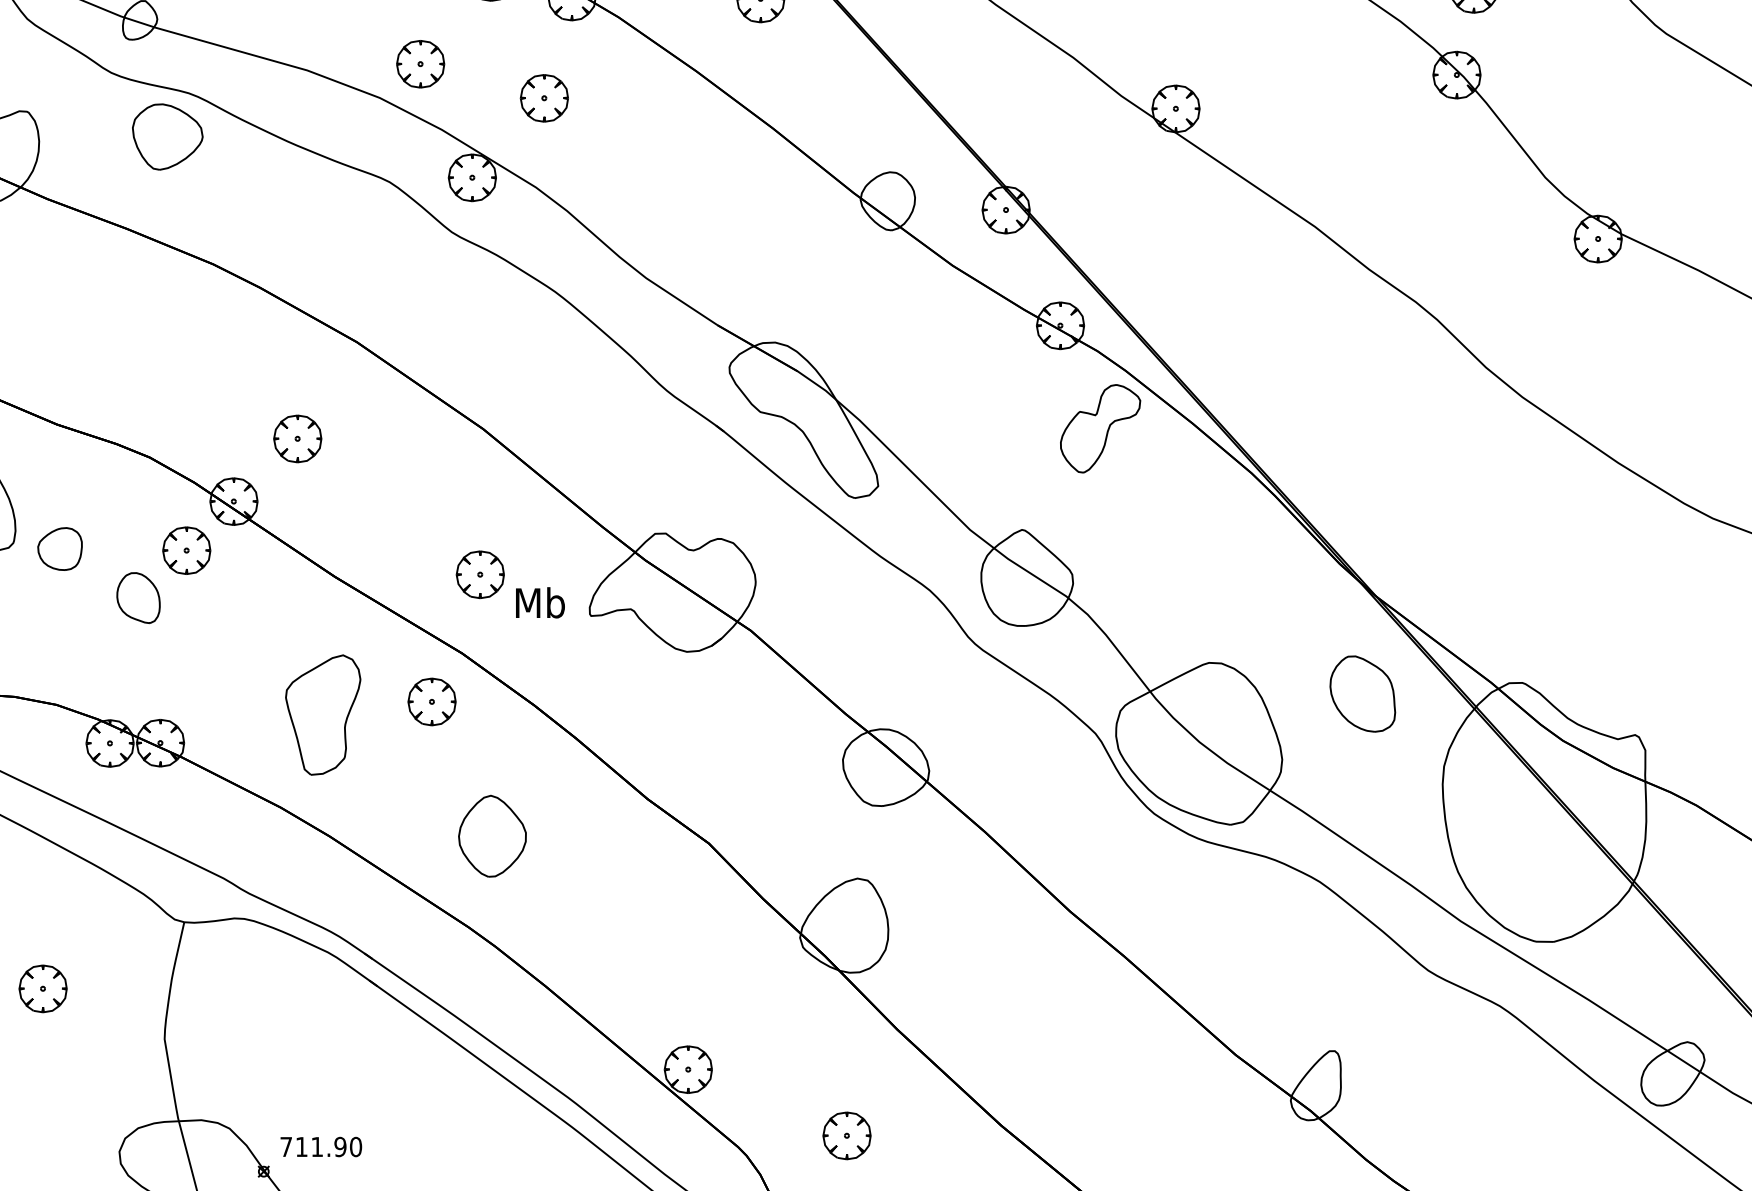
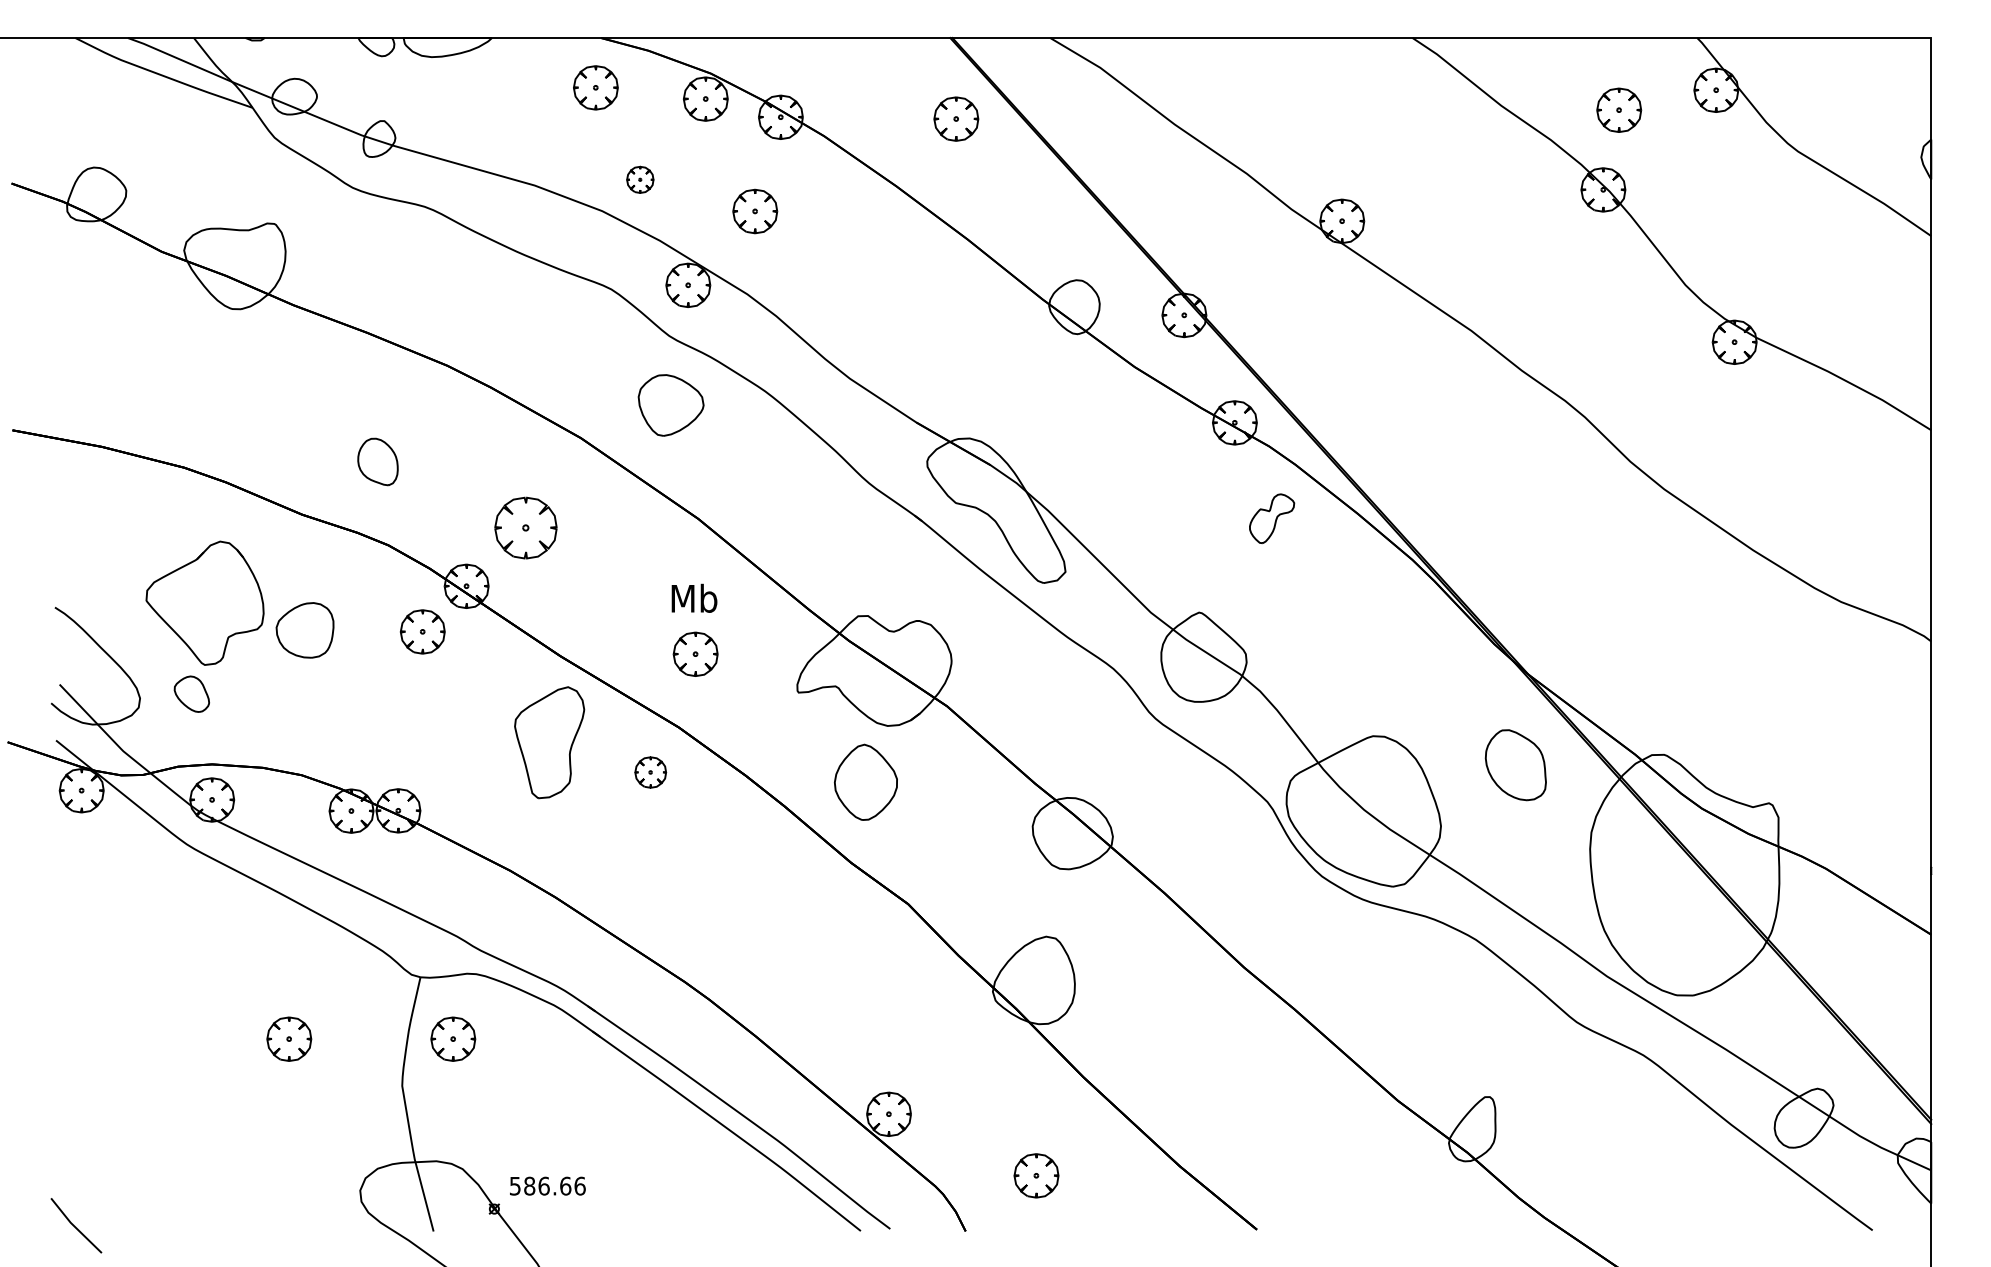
part: (420, 63) -> (640, 179), size x0.6
part: (167, 137) -> (670, 405), moved
part: (1099, 428) -> (1271, 518), size x0.6
part: (297, 438) -> (525, 527), size x1.4
part: (59, 549) -> (304, 630), size x1.4
part: (138, 597) -> (377, 461), moved
text: (540, 601) -> (694, 597), moved
part: (431, 701) -> (650, 772), size x0.7
part: (323, 714) -> (549, 742), moved
part: (491, 835) -> (865, 781), moved
part: (219, 988) -> (453, 1038), added
text: (320, 1146) -> (547, 1185), 711.90 -> 586.66

